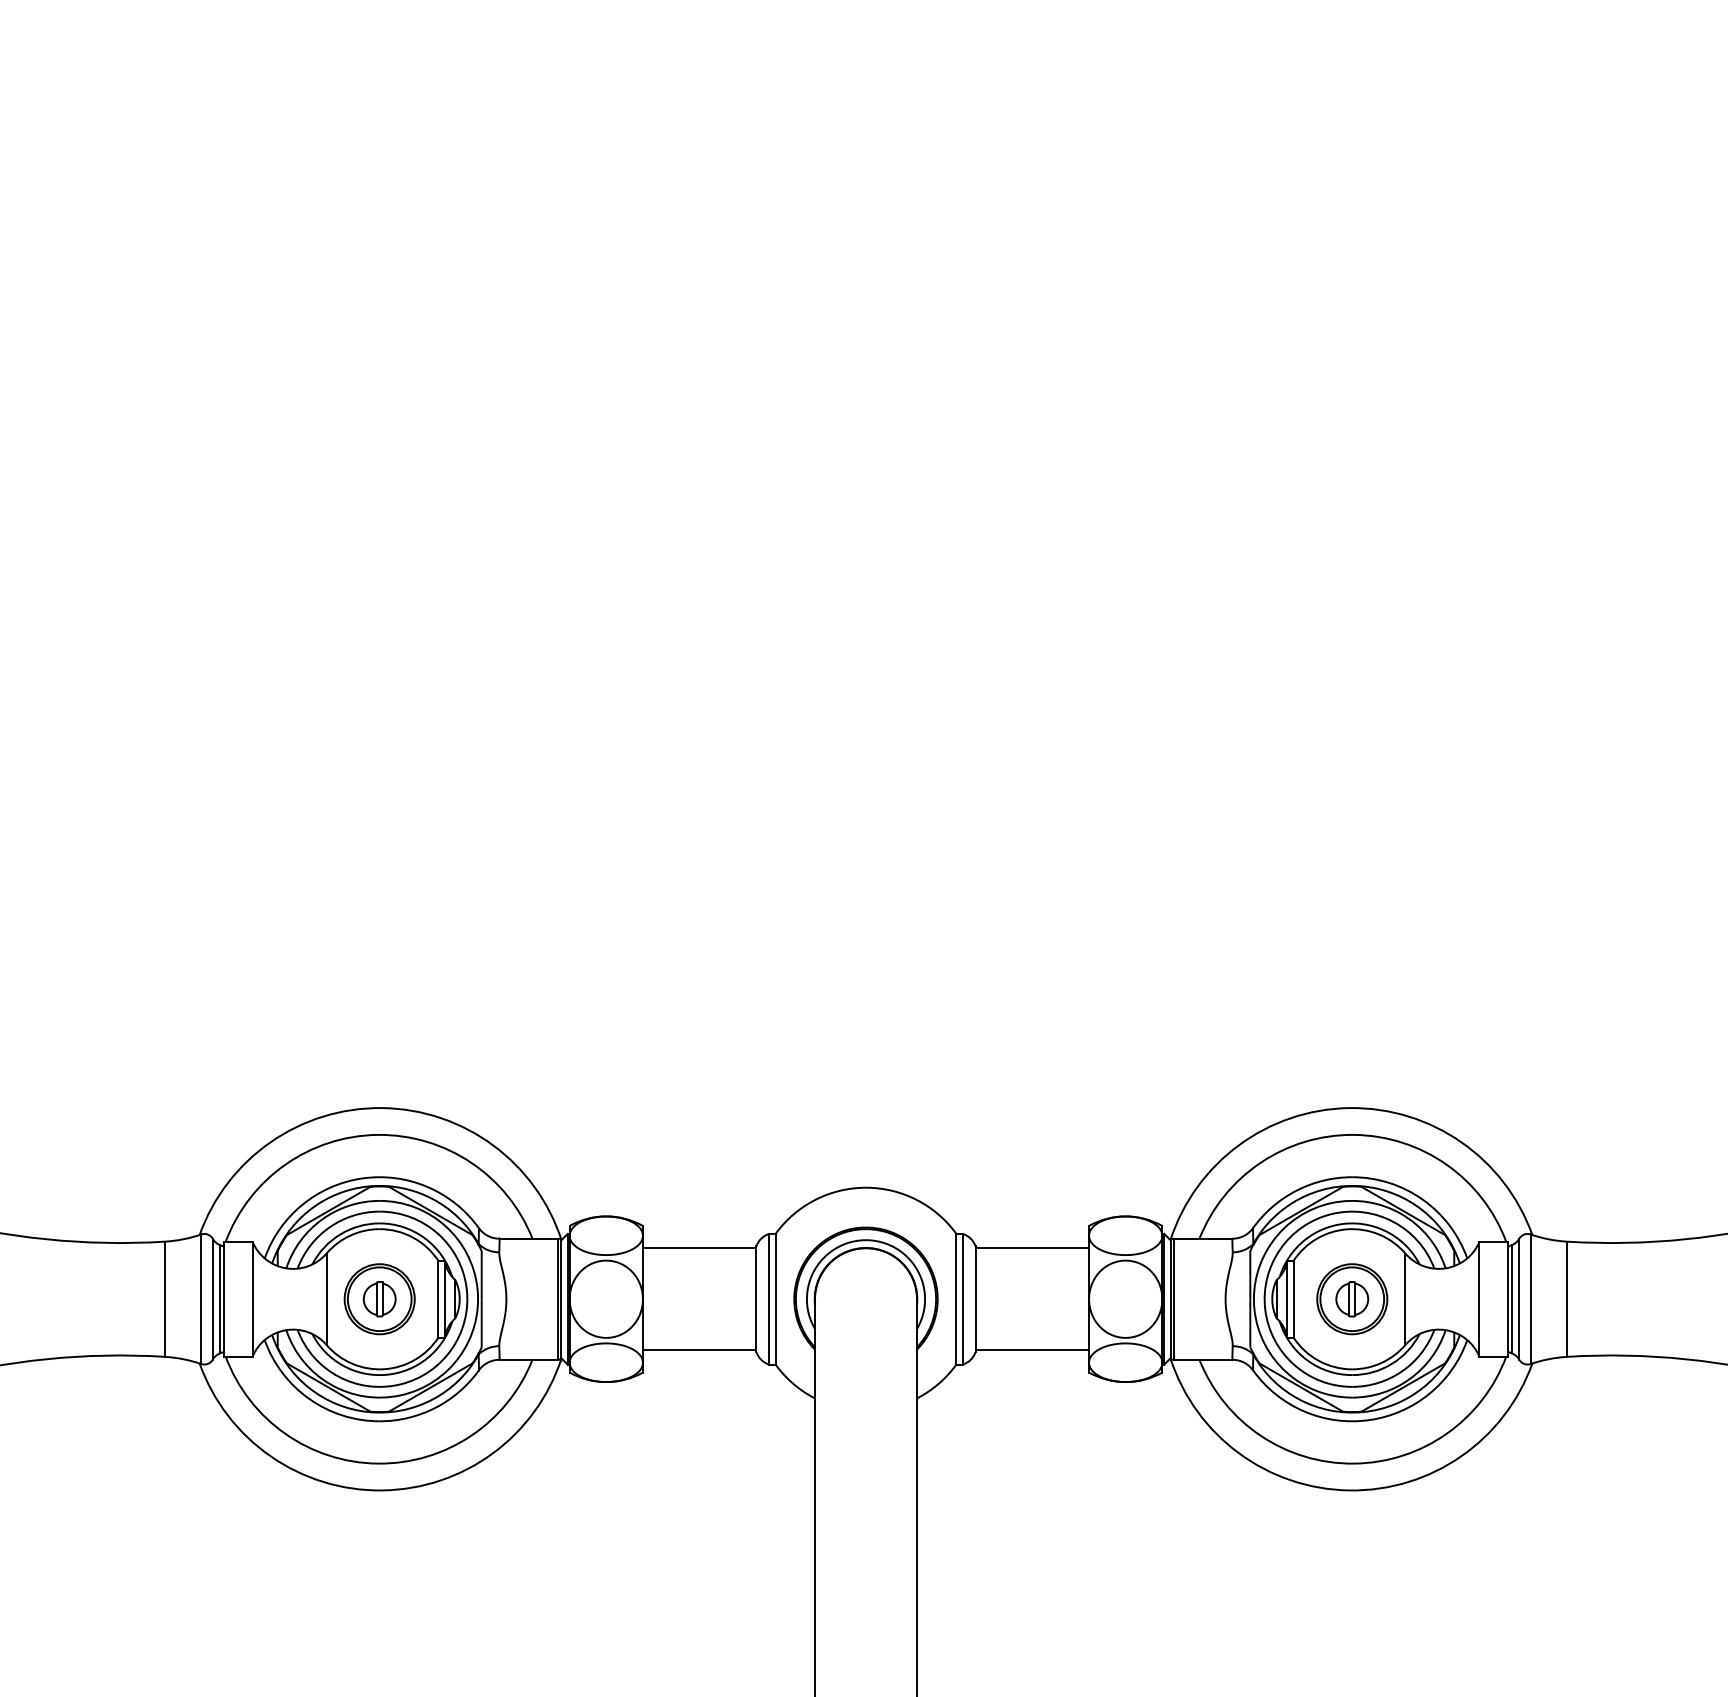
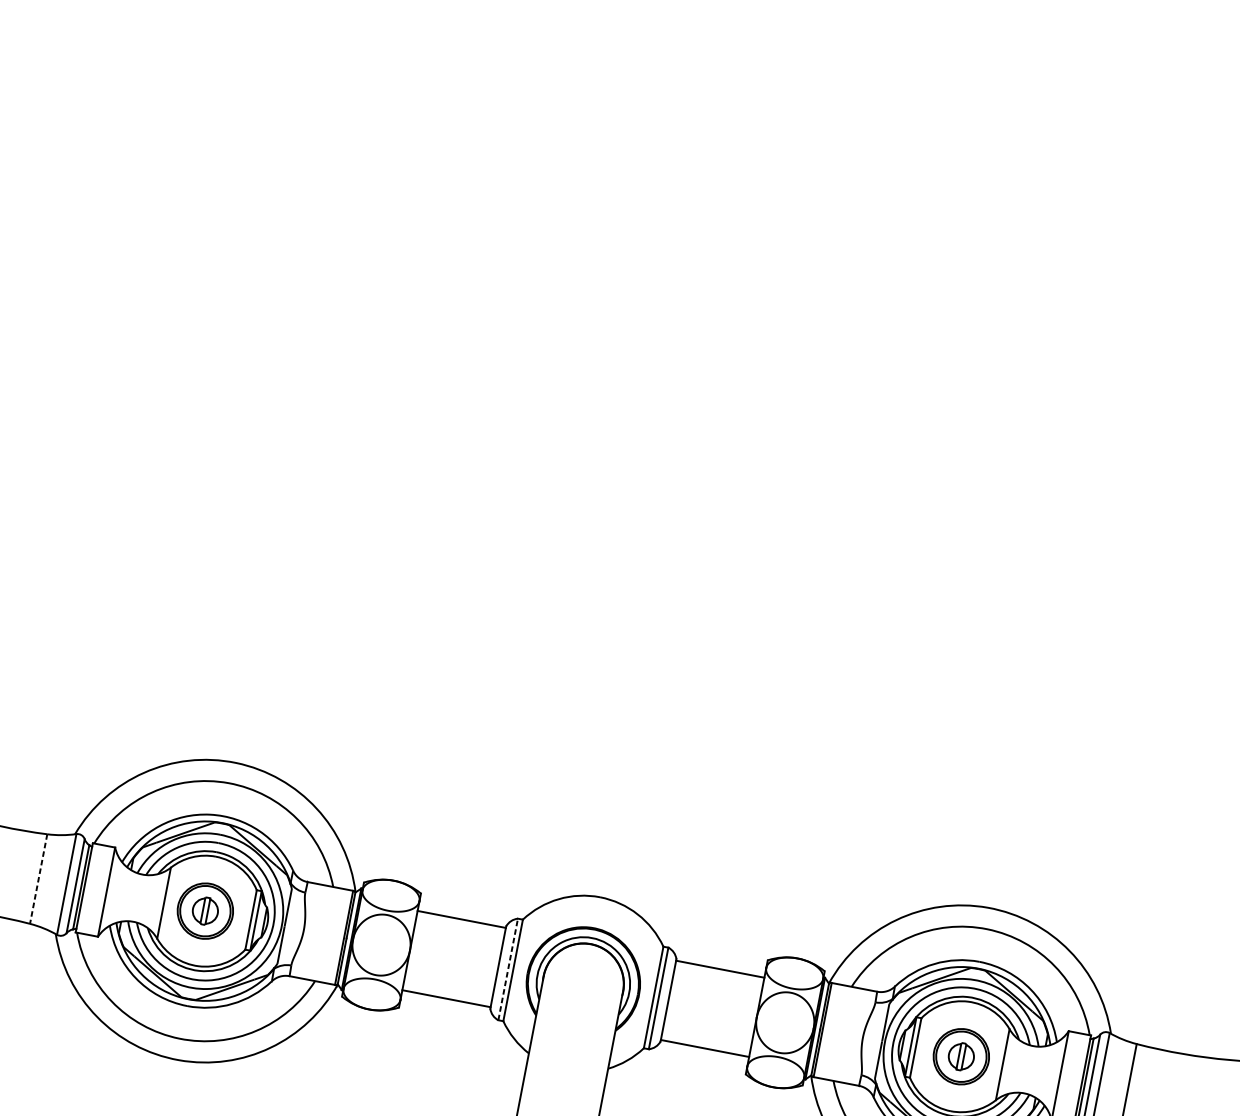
line: (769, 1298) -> (508, 968), solid -> dashed
line: (165, 1299) -> (38, 879), solid -> dashed

